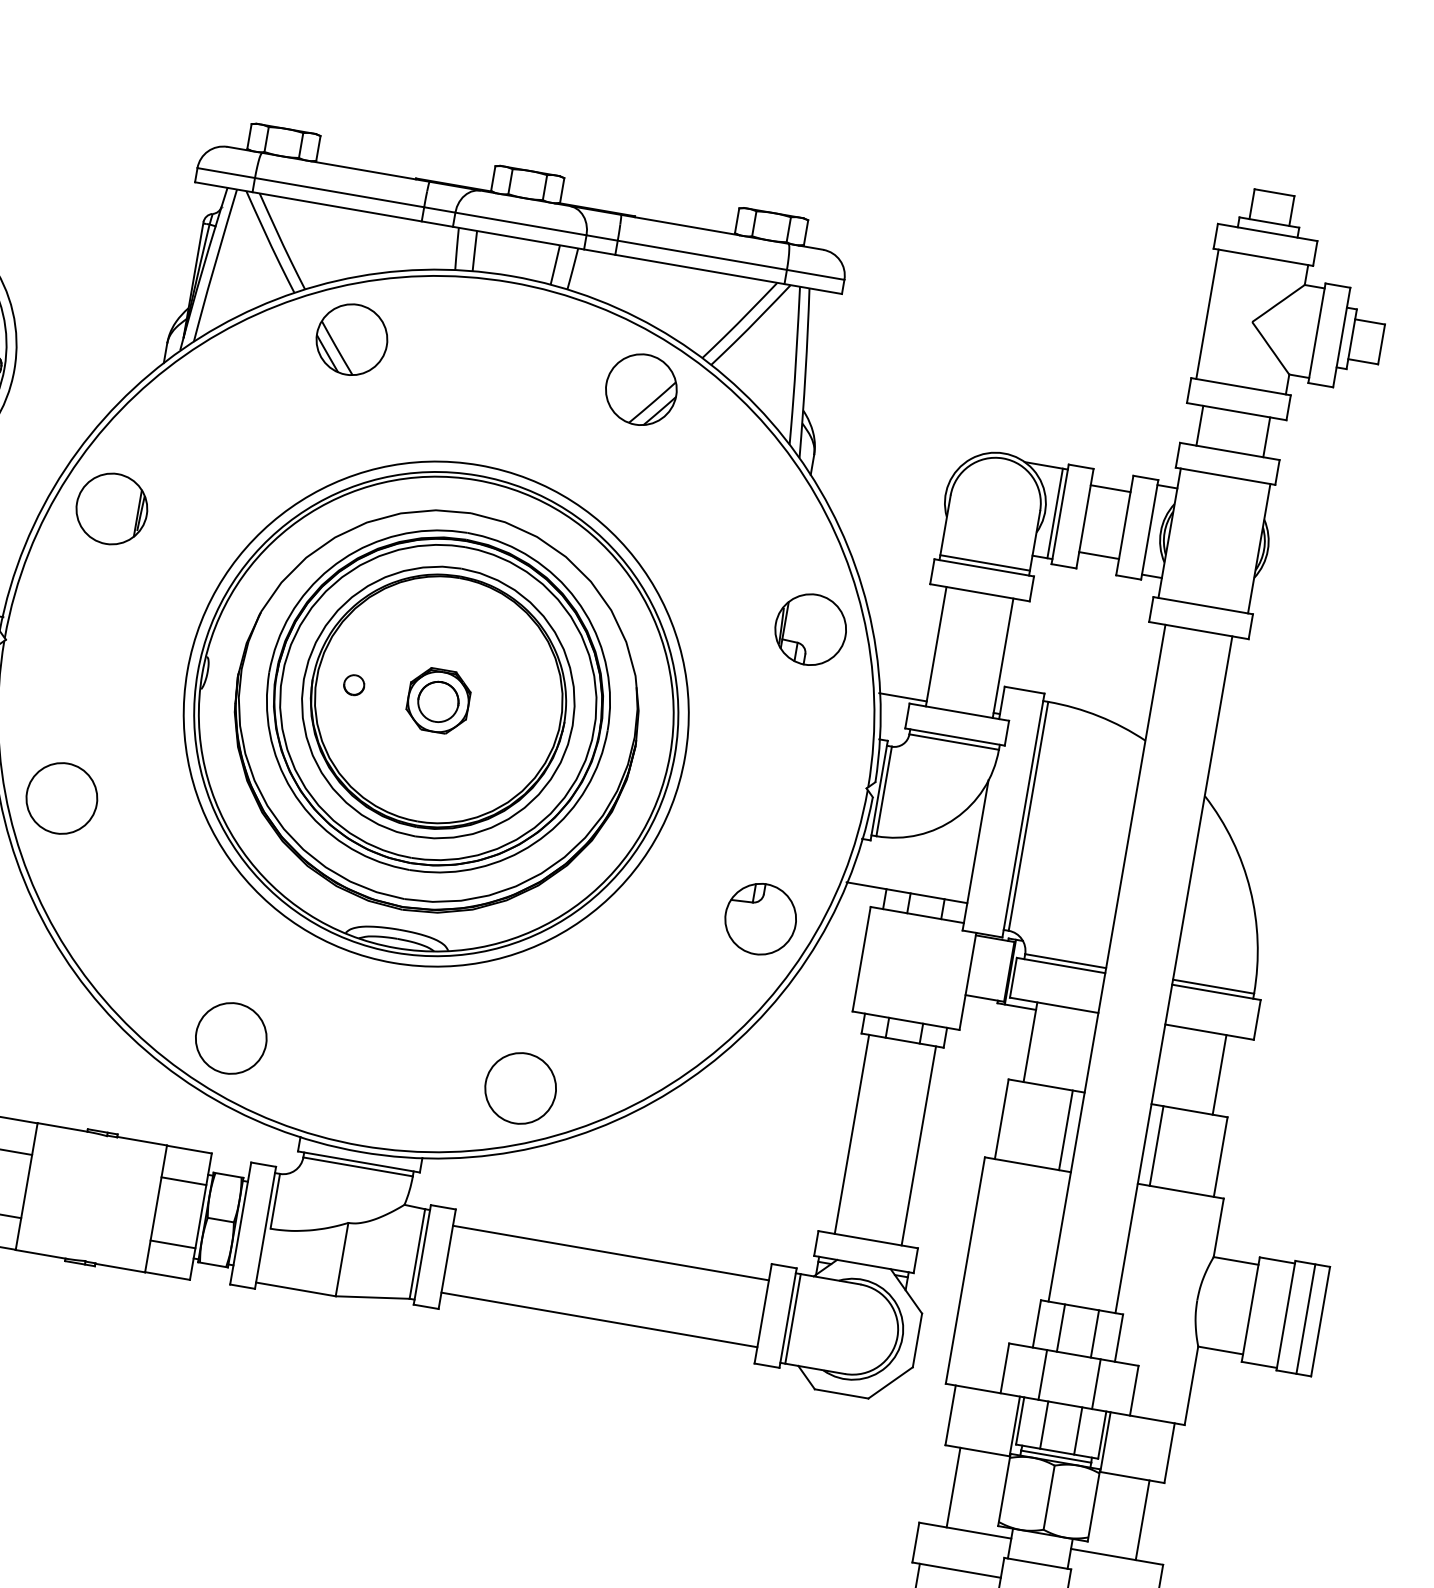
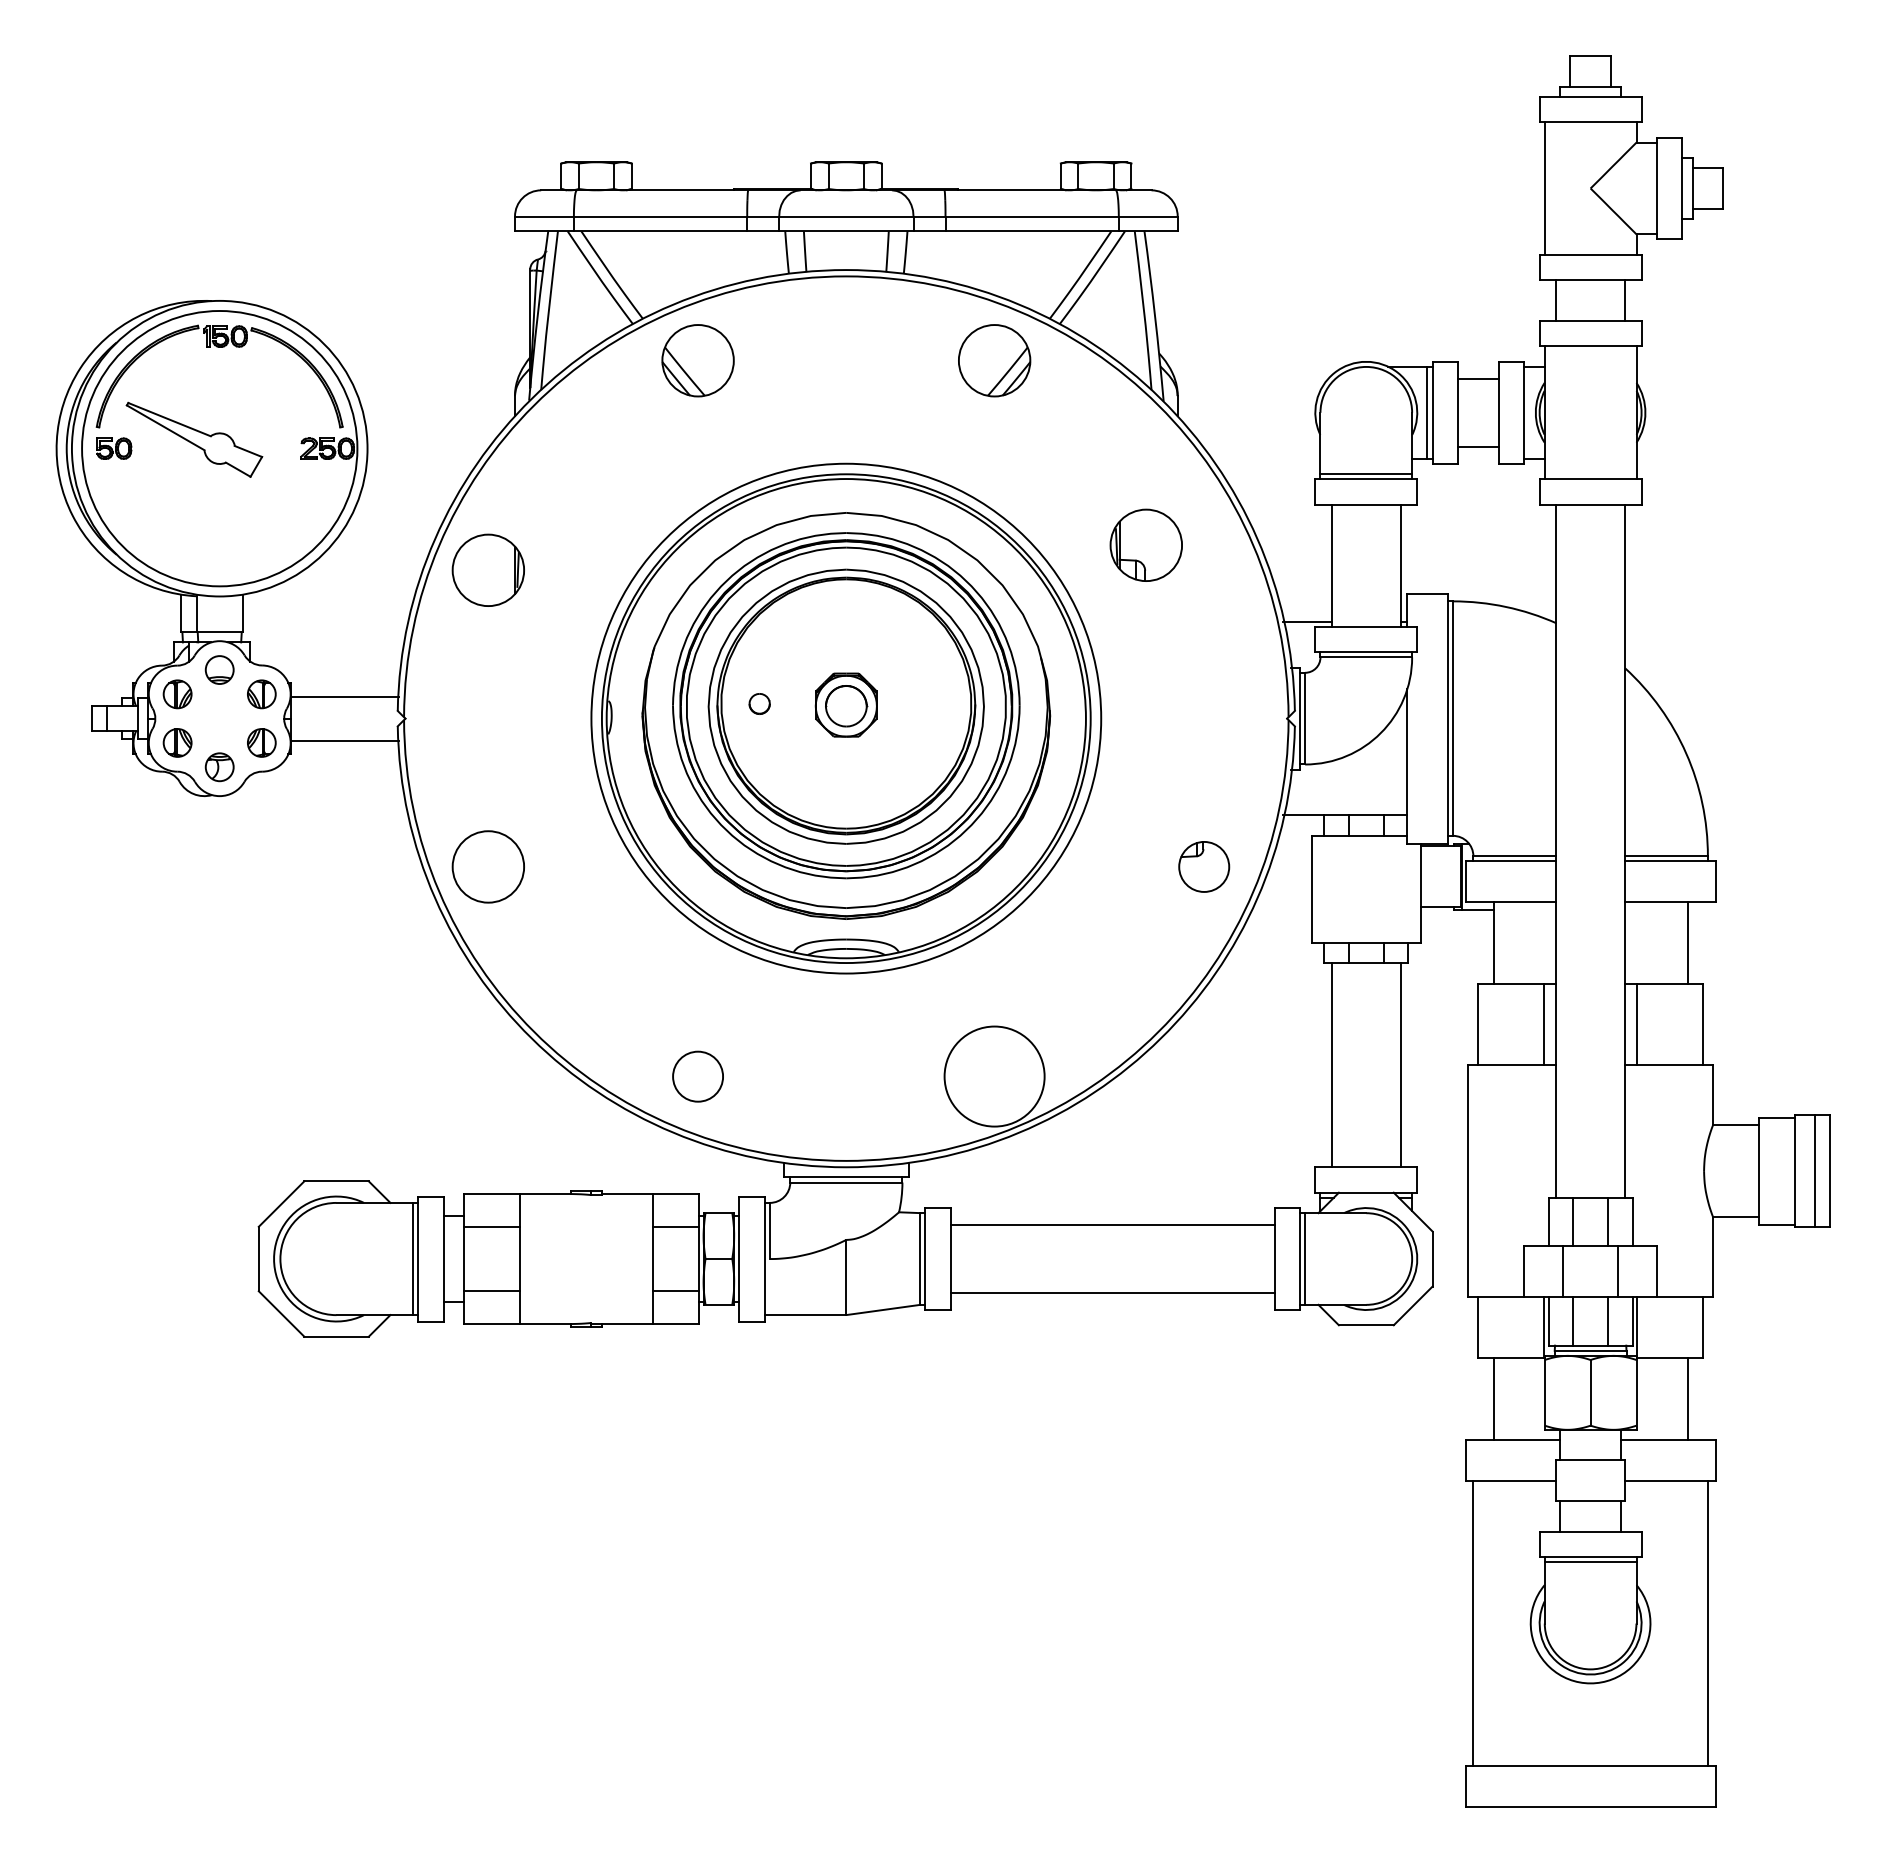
part: (810, 628) -> (1145, 544), moved
part: (760, 918) -> (1203, 866), size x0.7
circle: (230, 1038) -> (697, 1076), size x0.7
circle: (520, 1088) -> (994, 1076), size x1.4

